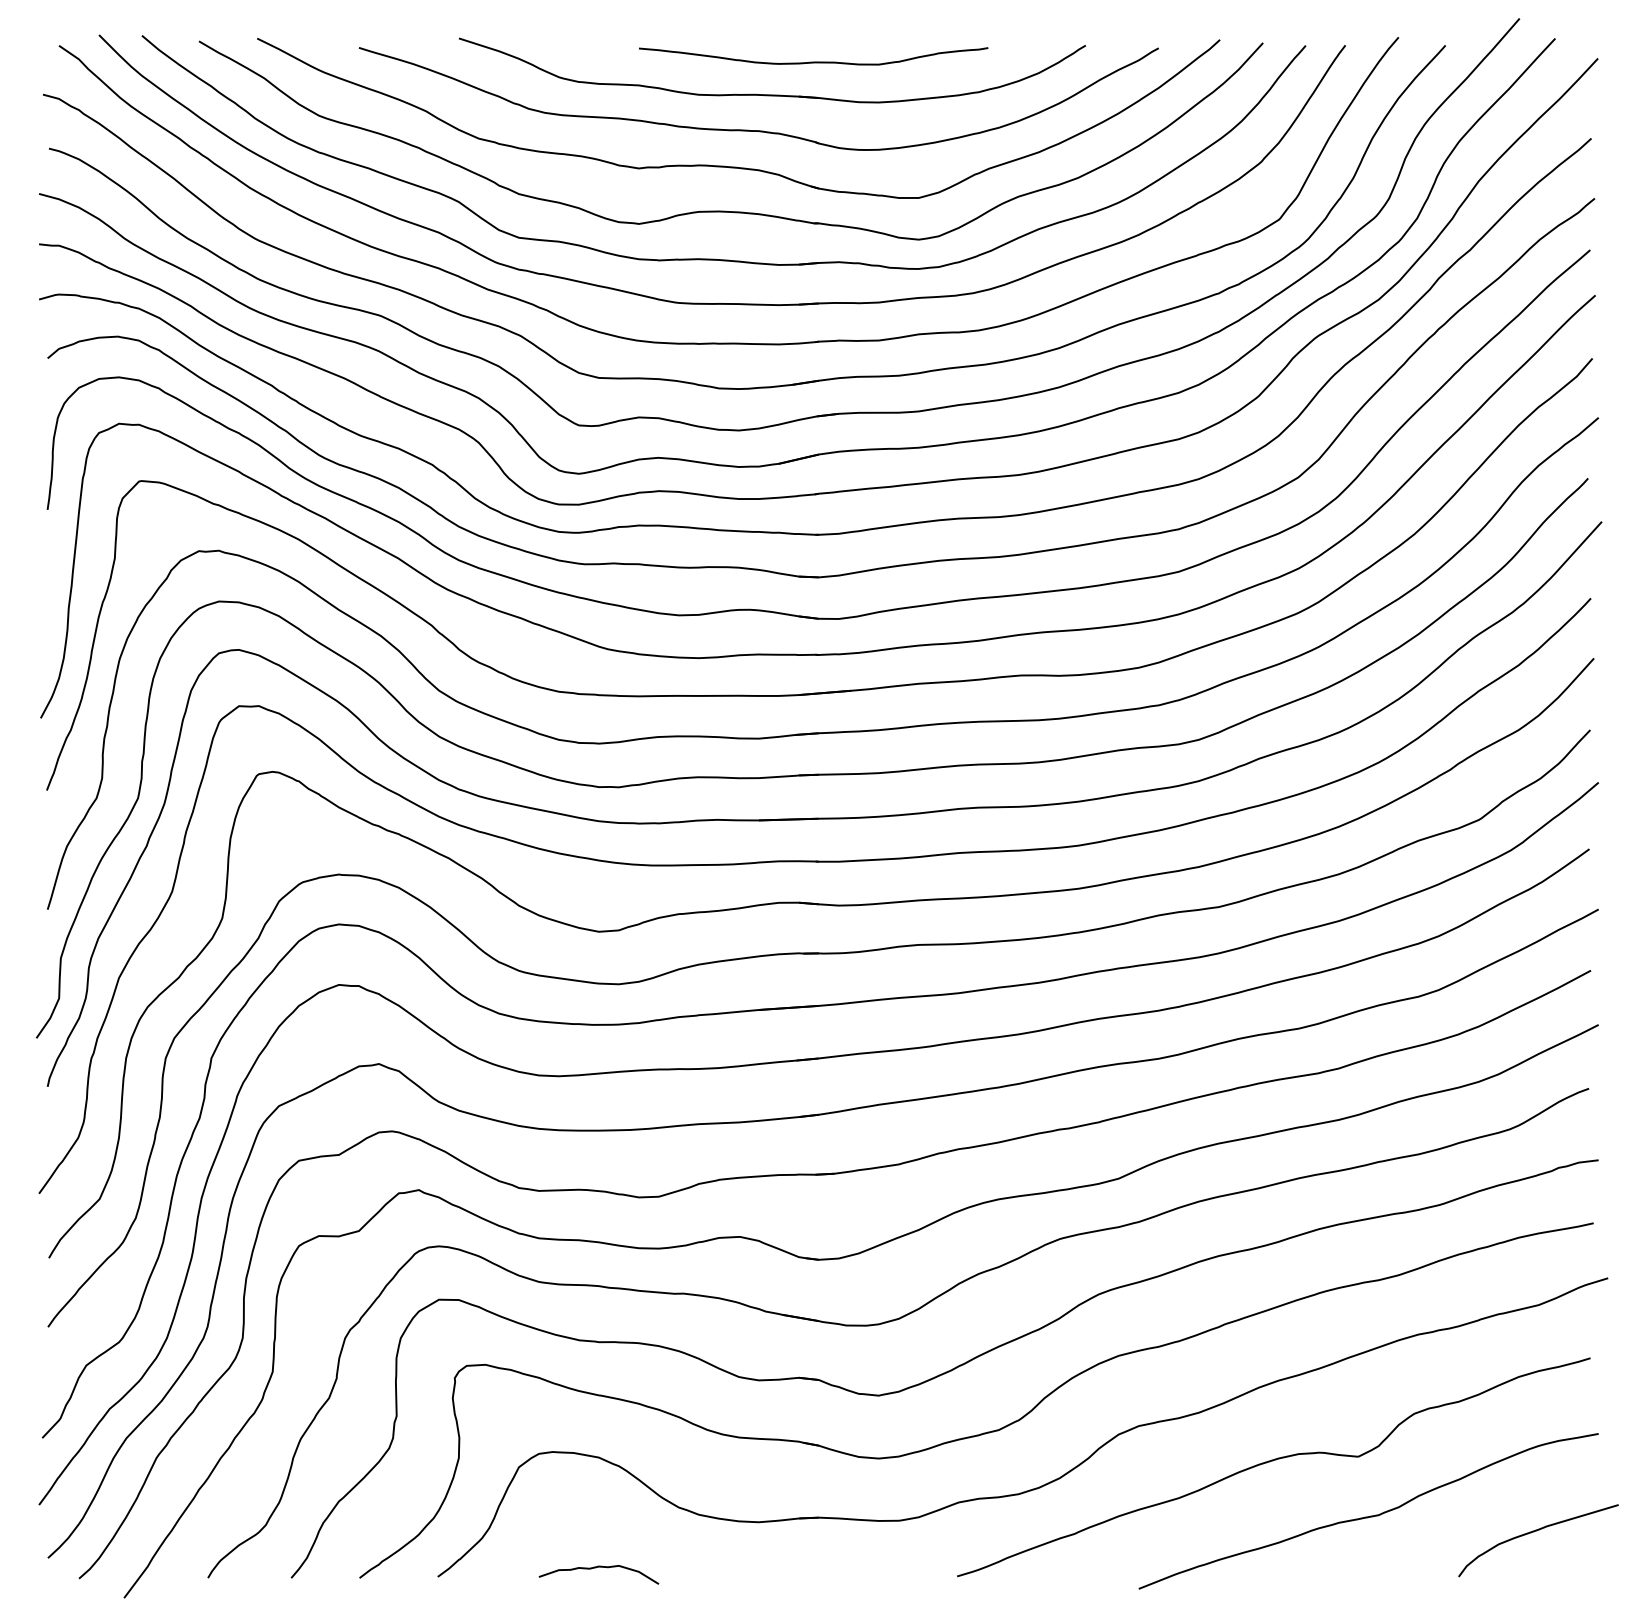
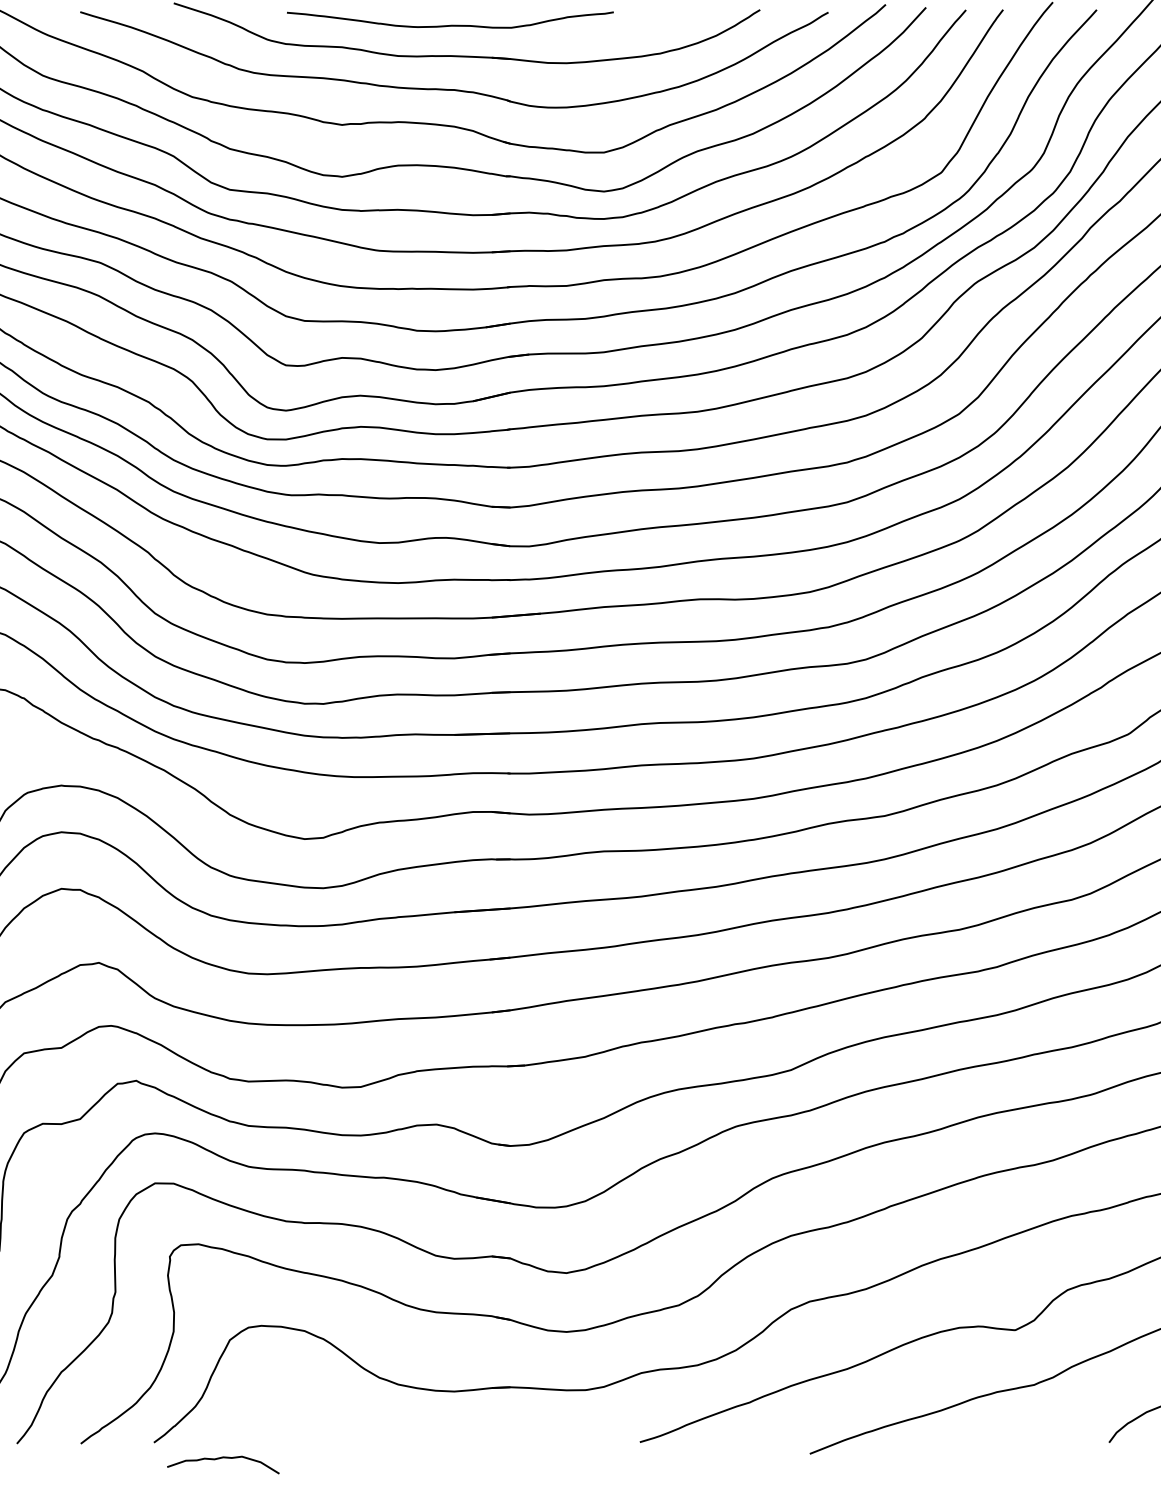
curve: (813, 61) -> (450, 24), moved
curve: (595, 1568) -> (220, 1459), moved

